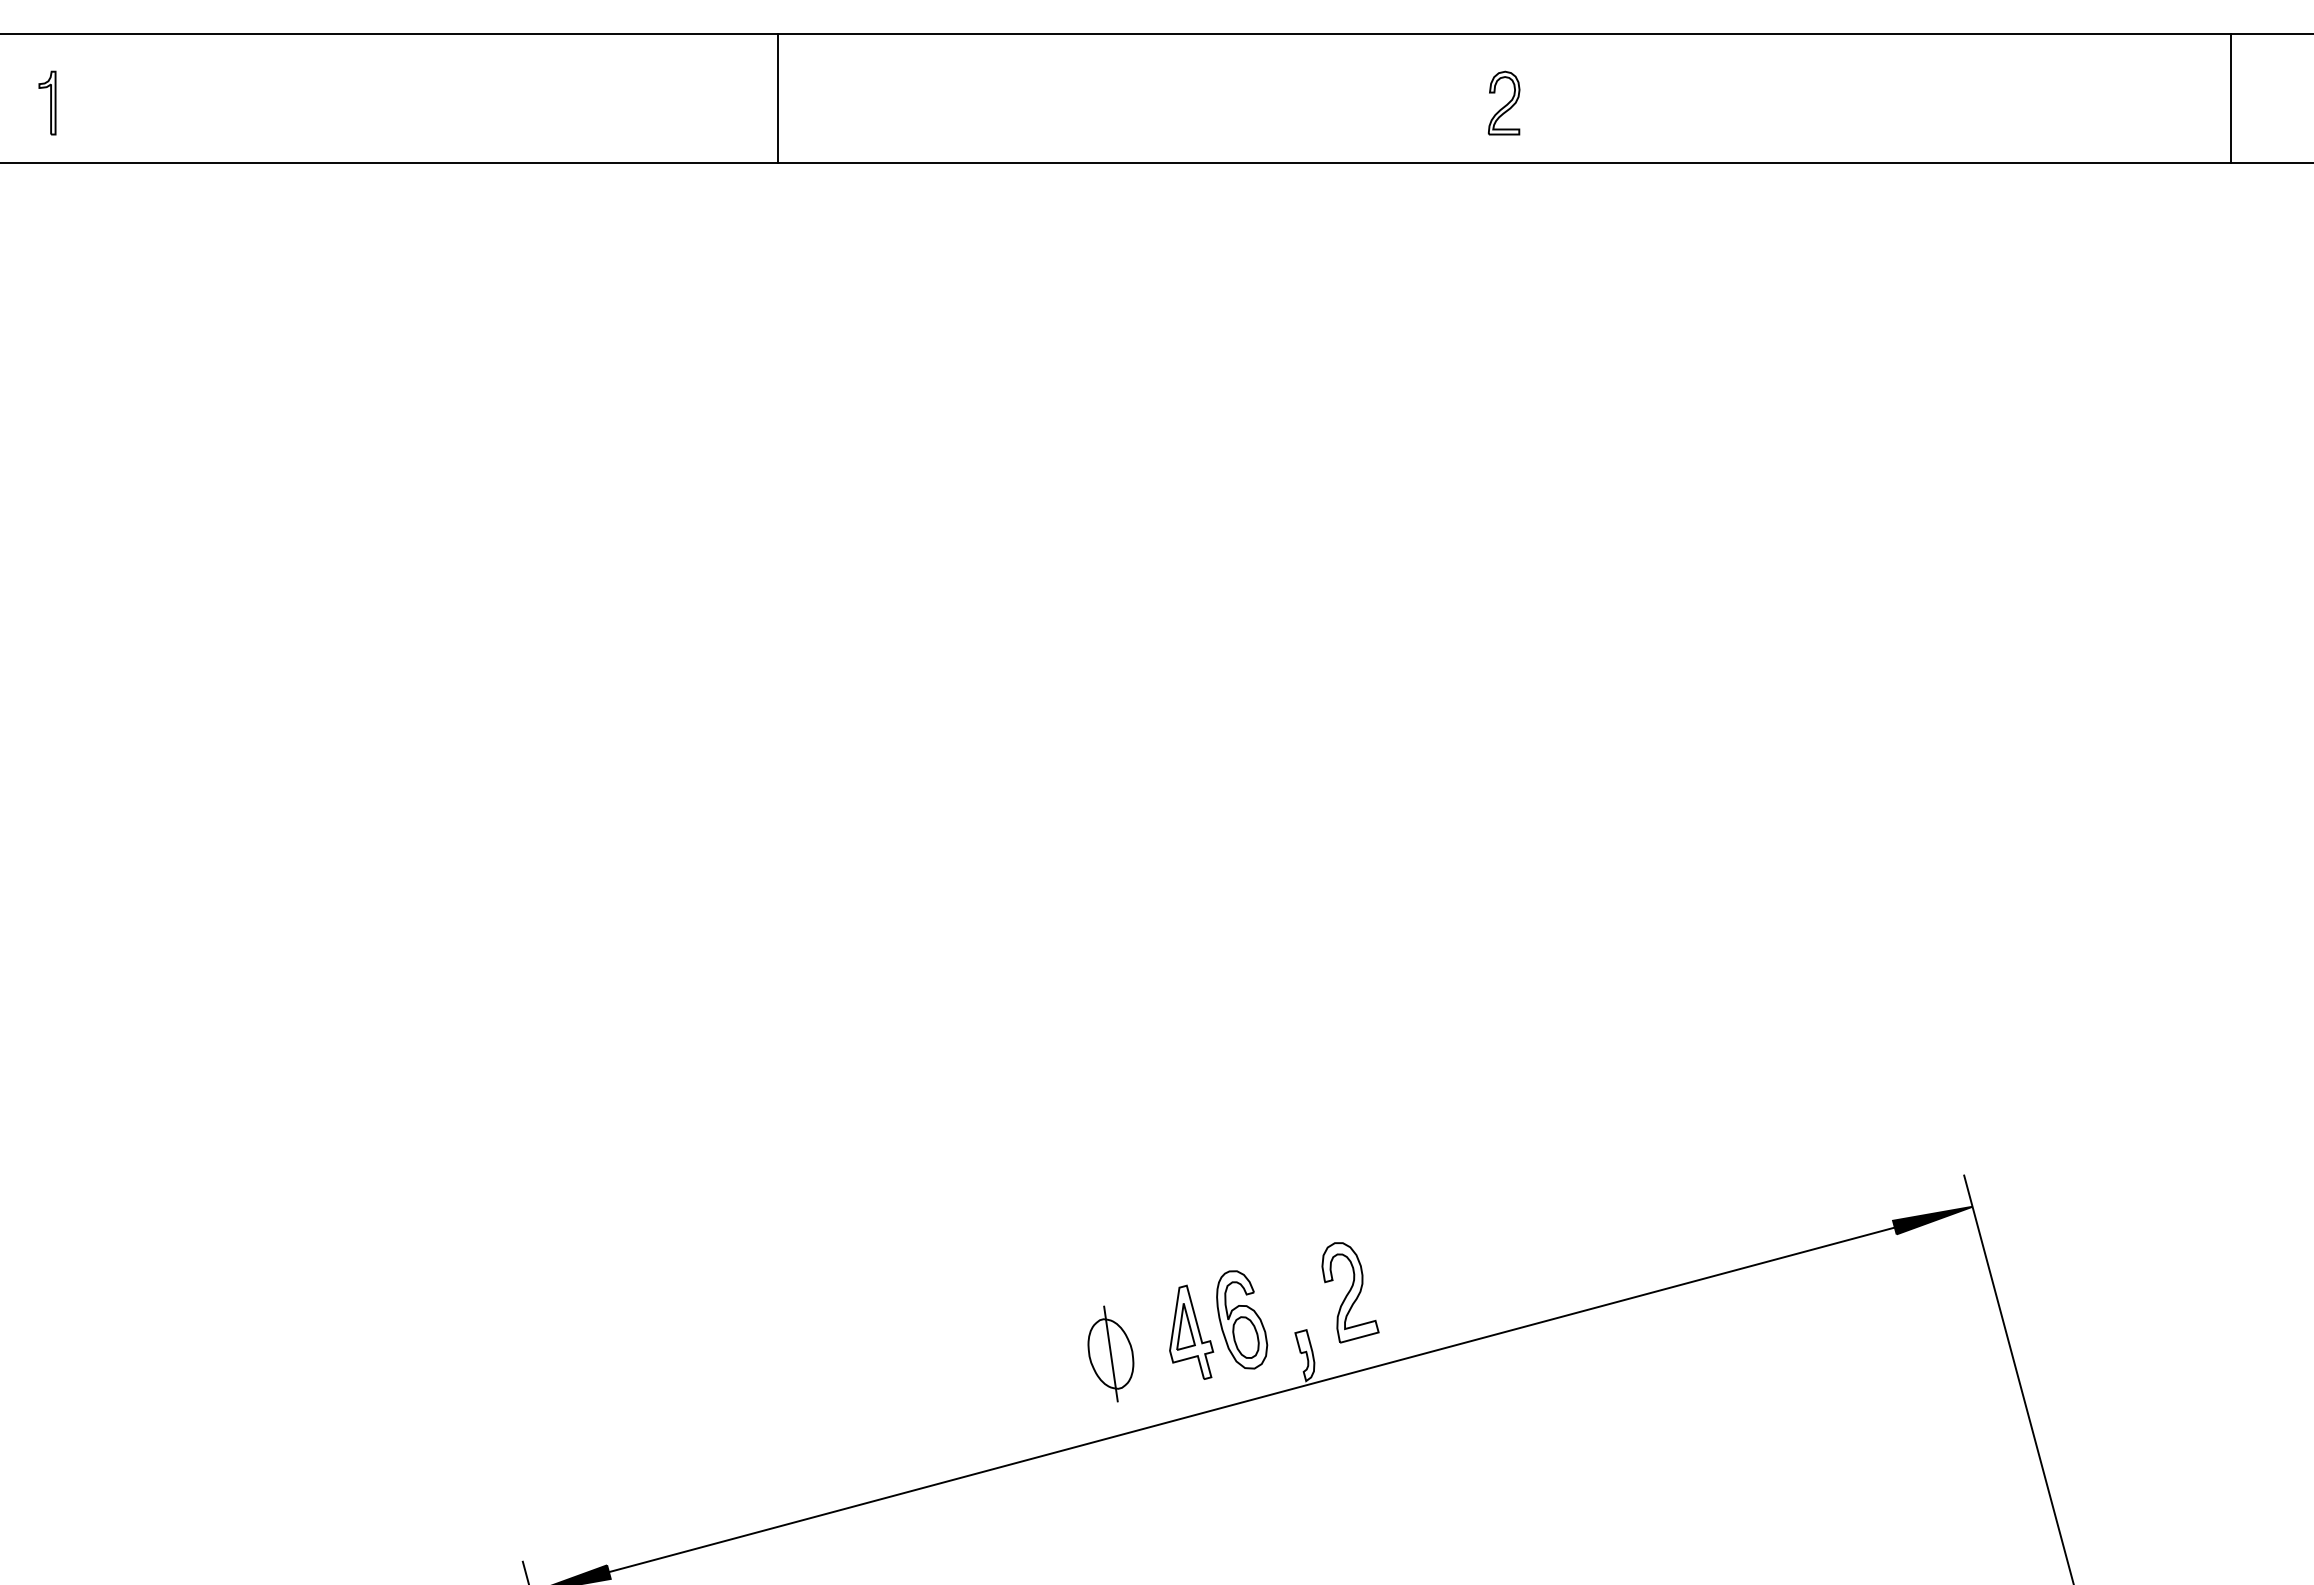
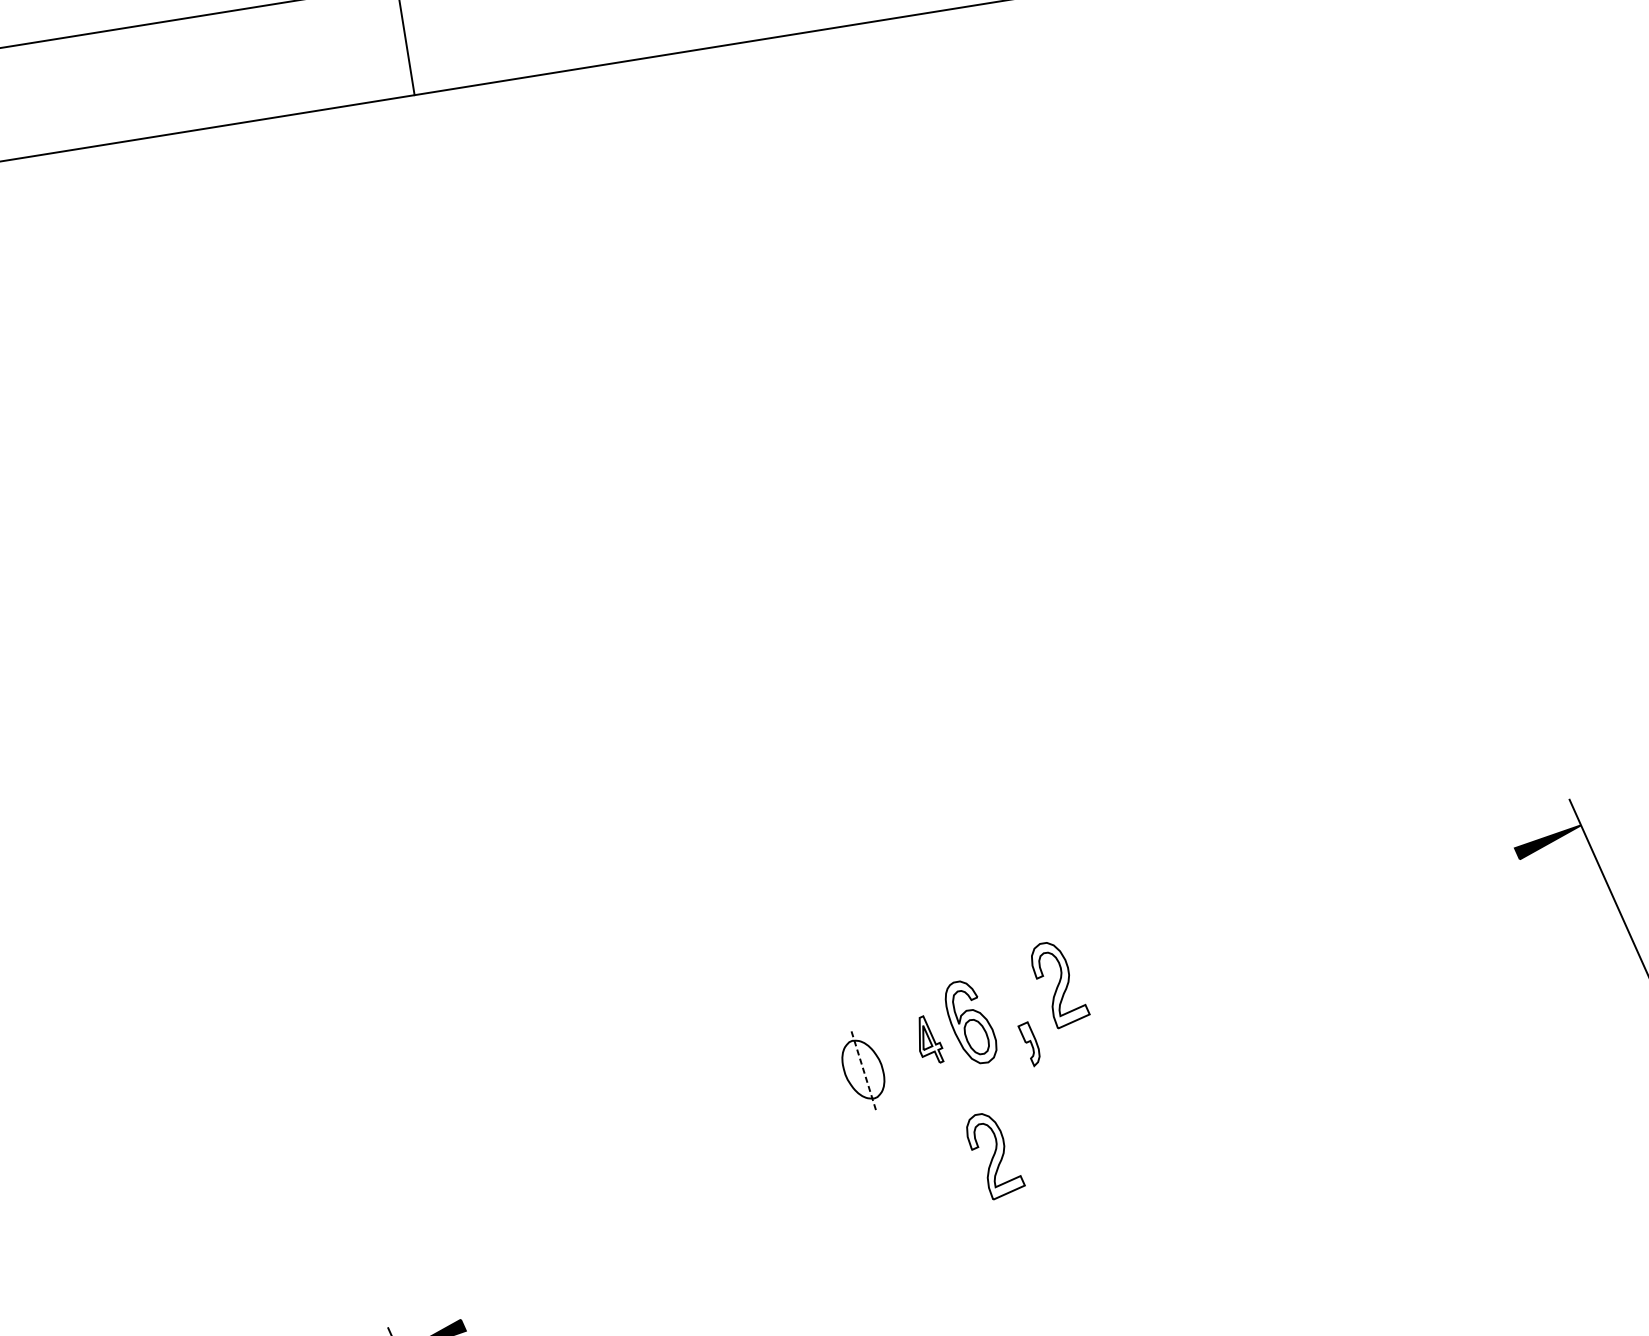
part: (1191, 1331) -> (929, 1039), size x0.6
line: (1110, 1354) -> (863, 1070), solid -> dashed
line: (1251, 1399) -> (990, 1089), removed
part: (1245, 1475) -> (995, 1155), added

